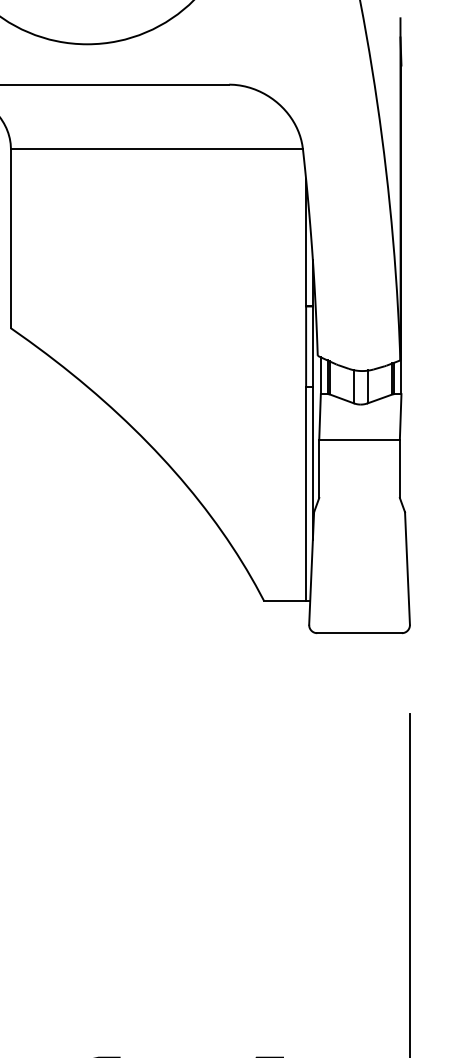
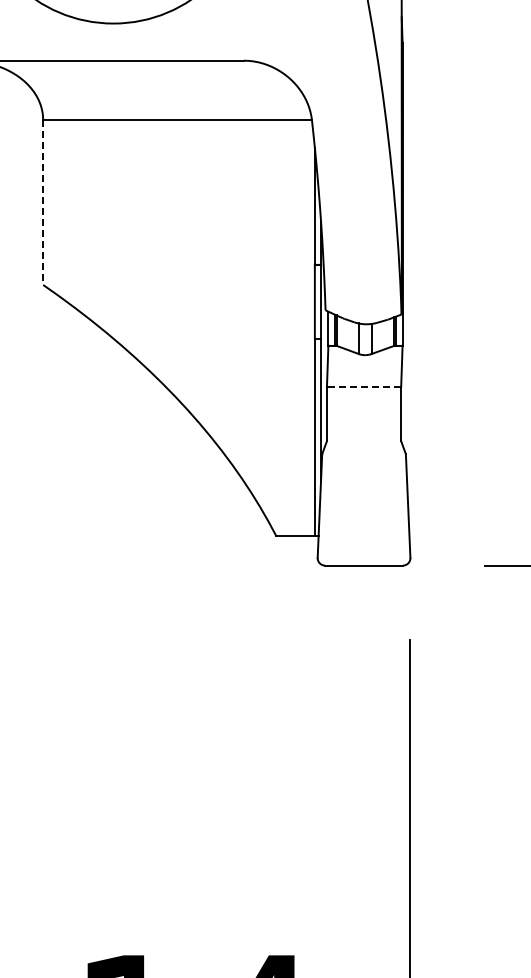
line: (11, 239) -> (43, 203), solid -> dashed
line: (358, 439) -> (363, 387), solid -> dashed

